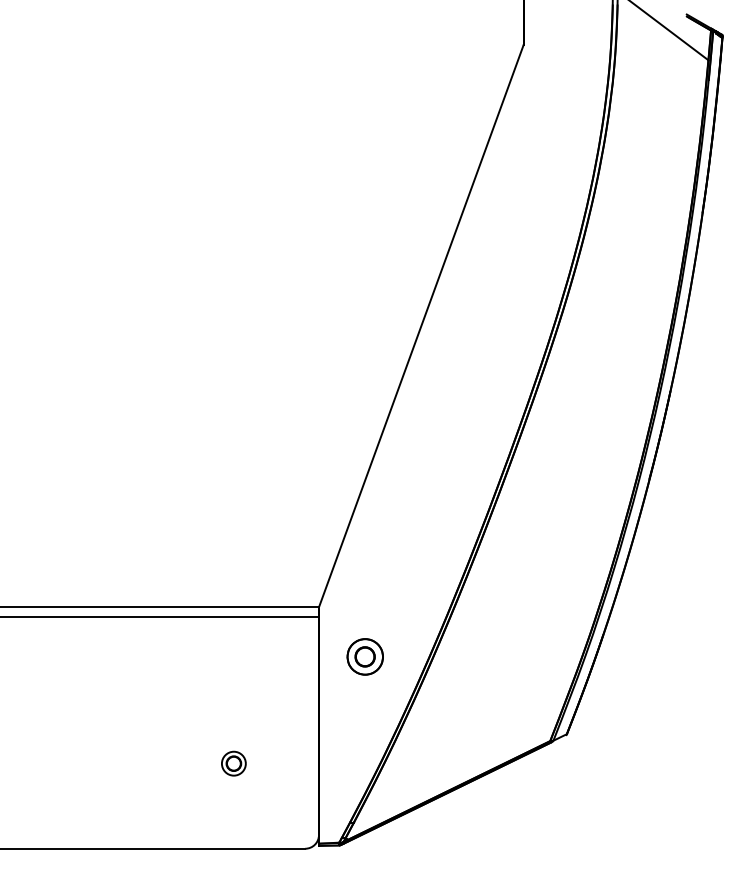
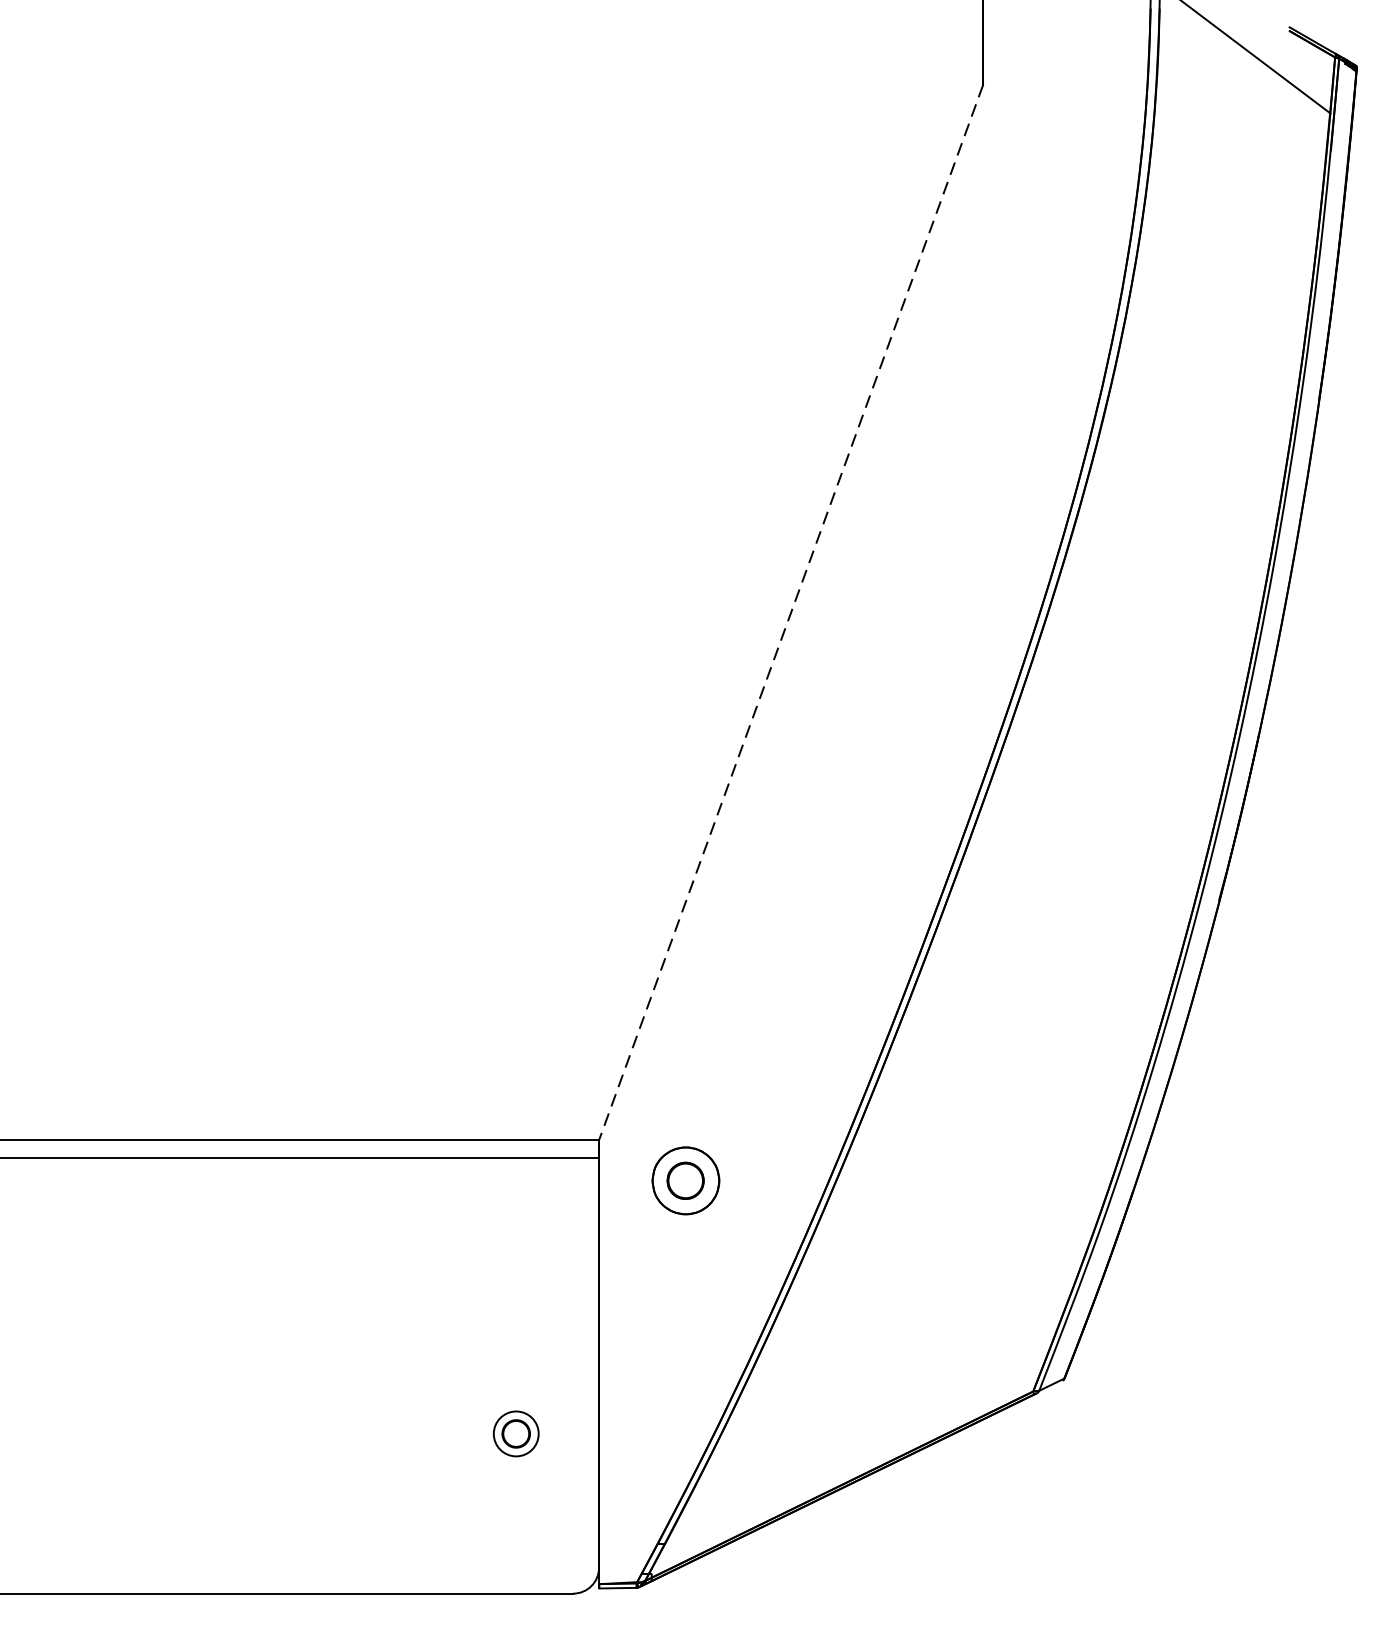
line: (421, 326) -> (791, 613), solid -> dashed
part: (364, 656) -> (684, 1180), moved
part: (233, 763) -> (515, 1433), moved

